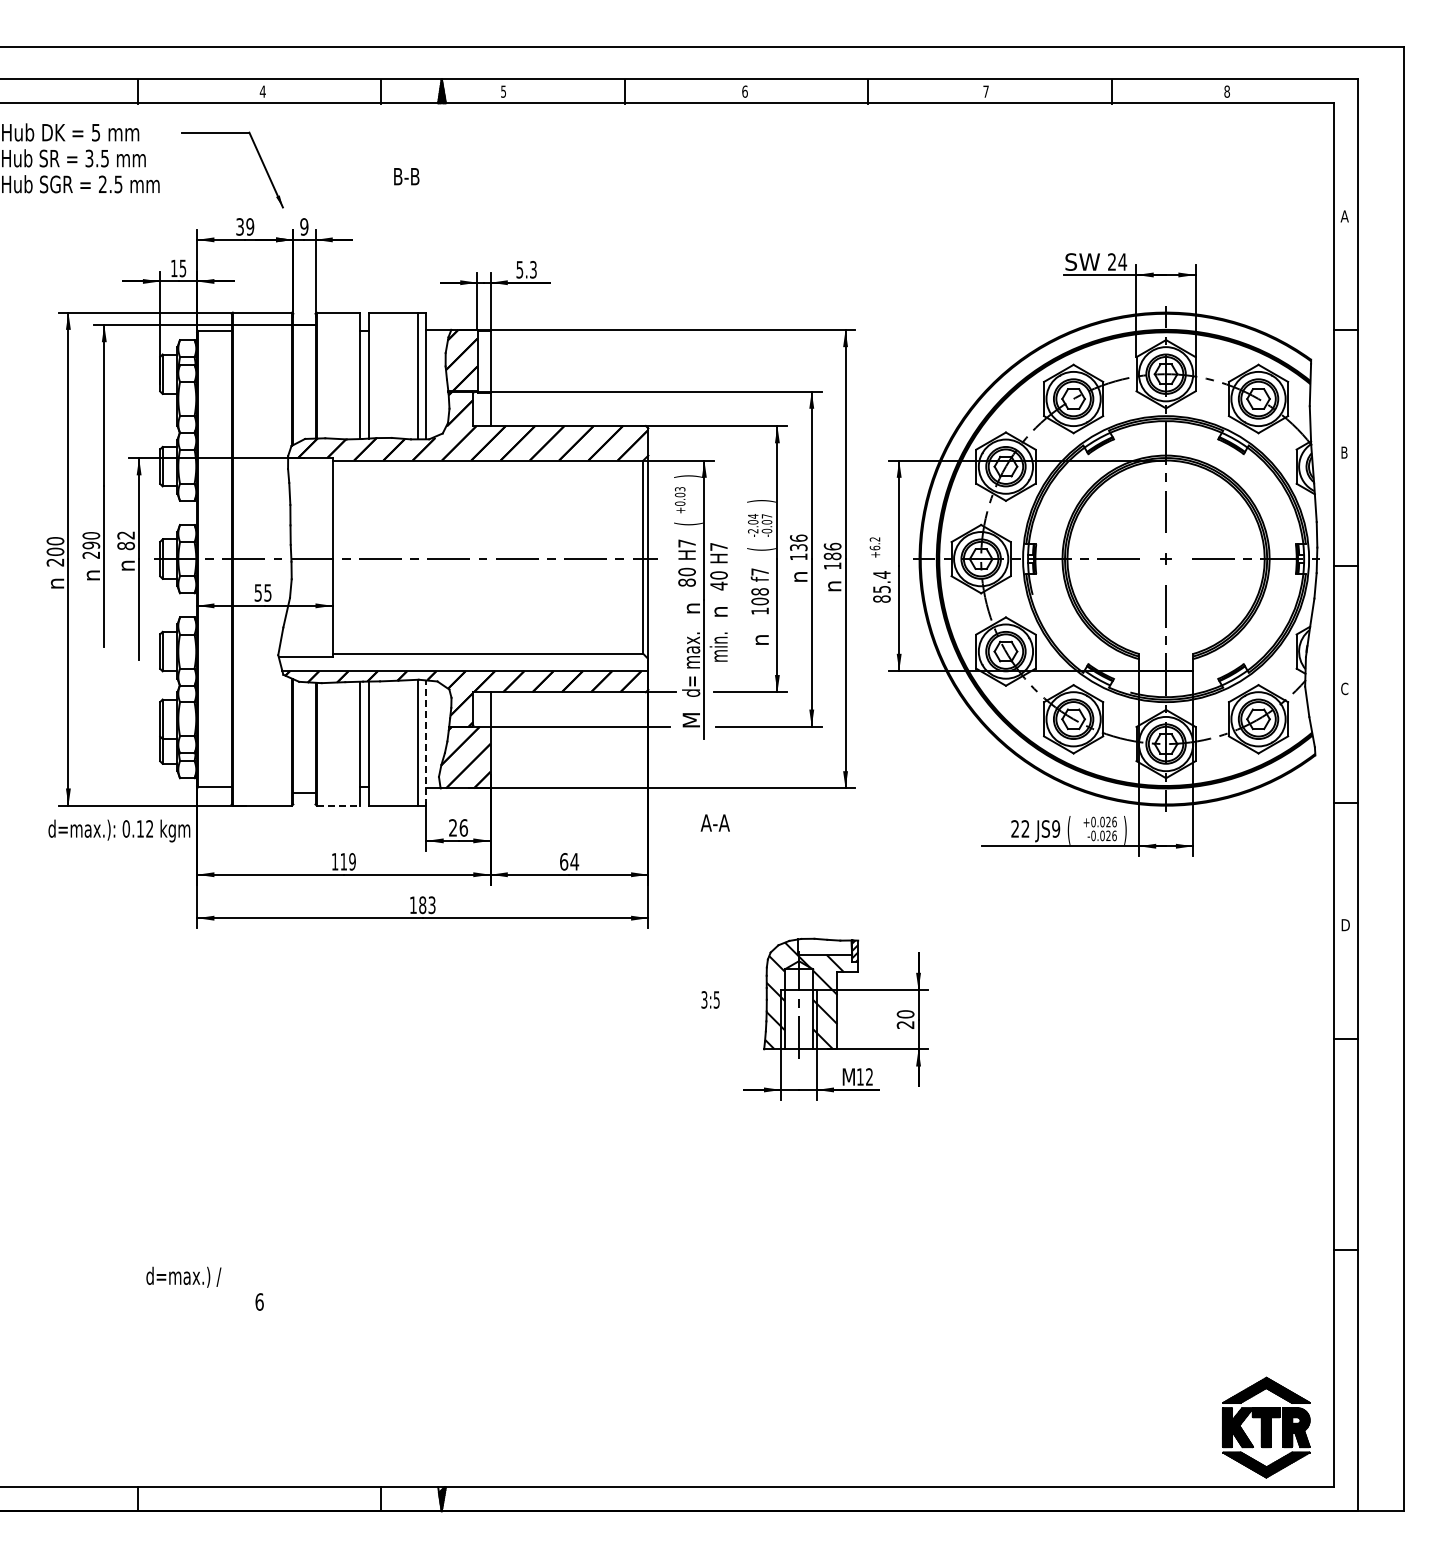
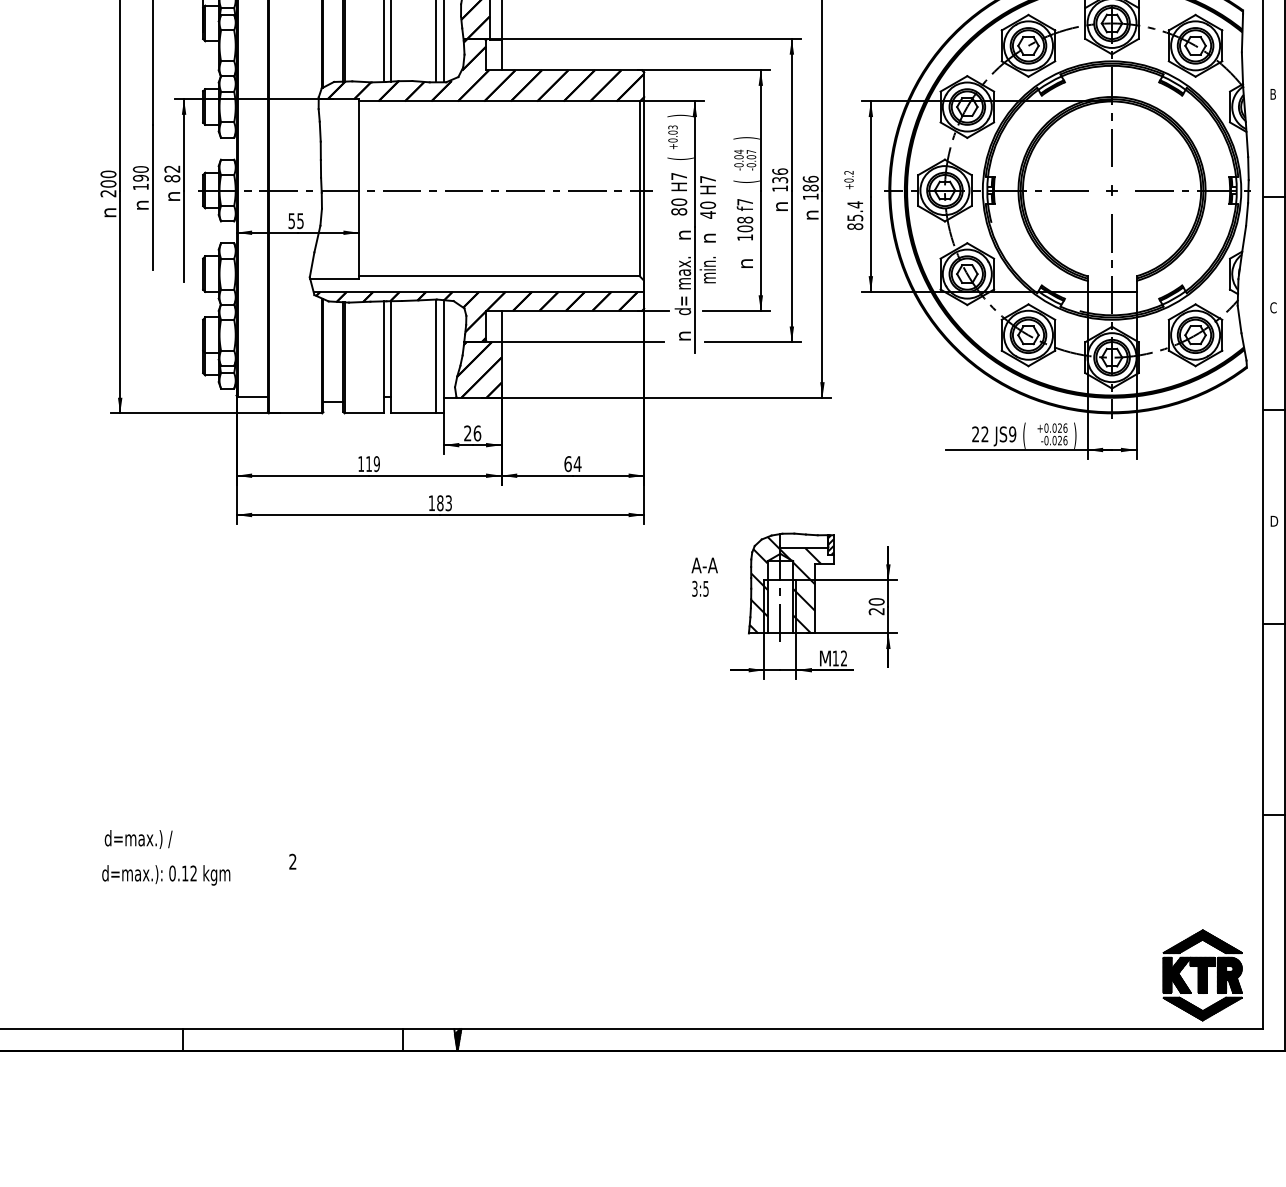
text: (753, 530) -> (739, 164), -2.04 -> -0.04
text: (874, 547) -> (848, 180), +6.2 -> +0.2
text: (90, 554) -> (140, 186), 290 -> 190
text: (690, 720) -> (682, 336), M -> n
line: (426, 743) -> (443, 357), dashed -> solid
line: (338, 805) -> (364, 413), dashed -> solid
text: (714, 822) -> (703, 564), moved
text: (119, 830) -> (166, 874), moved
text: (183, 1276) -> (138, 838), moved
text: (259, 1301) -> (292, 861), 6 -> 2

